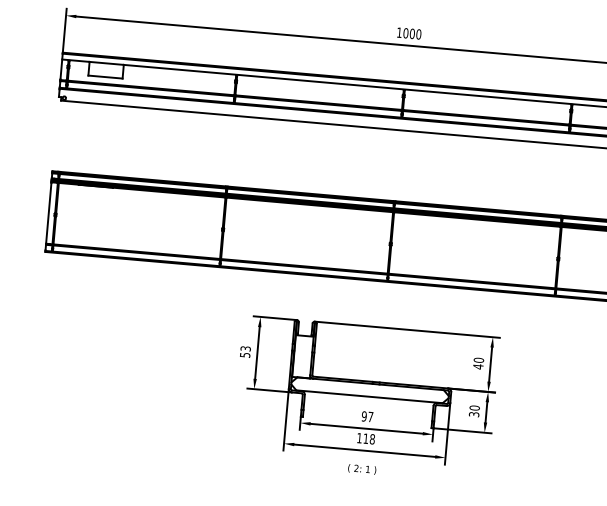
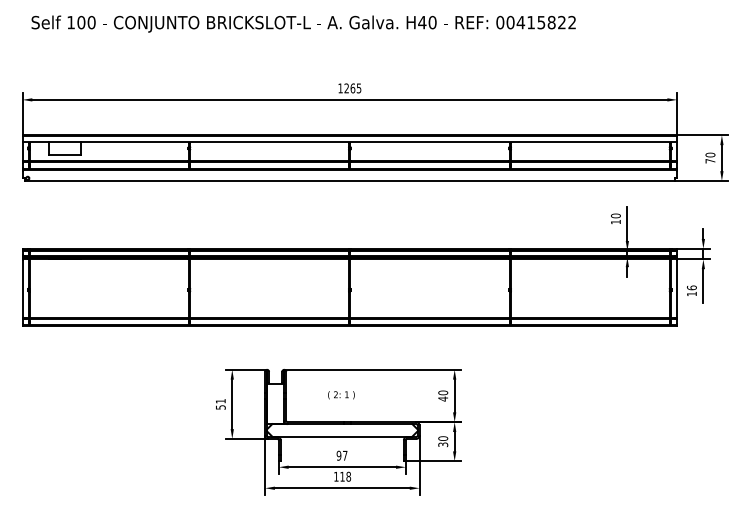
text: (411, 33) -> (352, 88), 1000 -> 1265
text: (245, 348) -> (220, 401), 53 -> 51
text: (362, 469) -> (341, 395), moved

